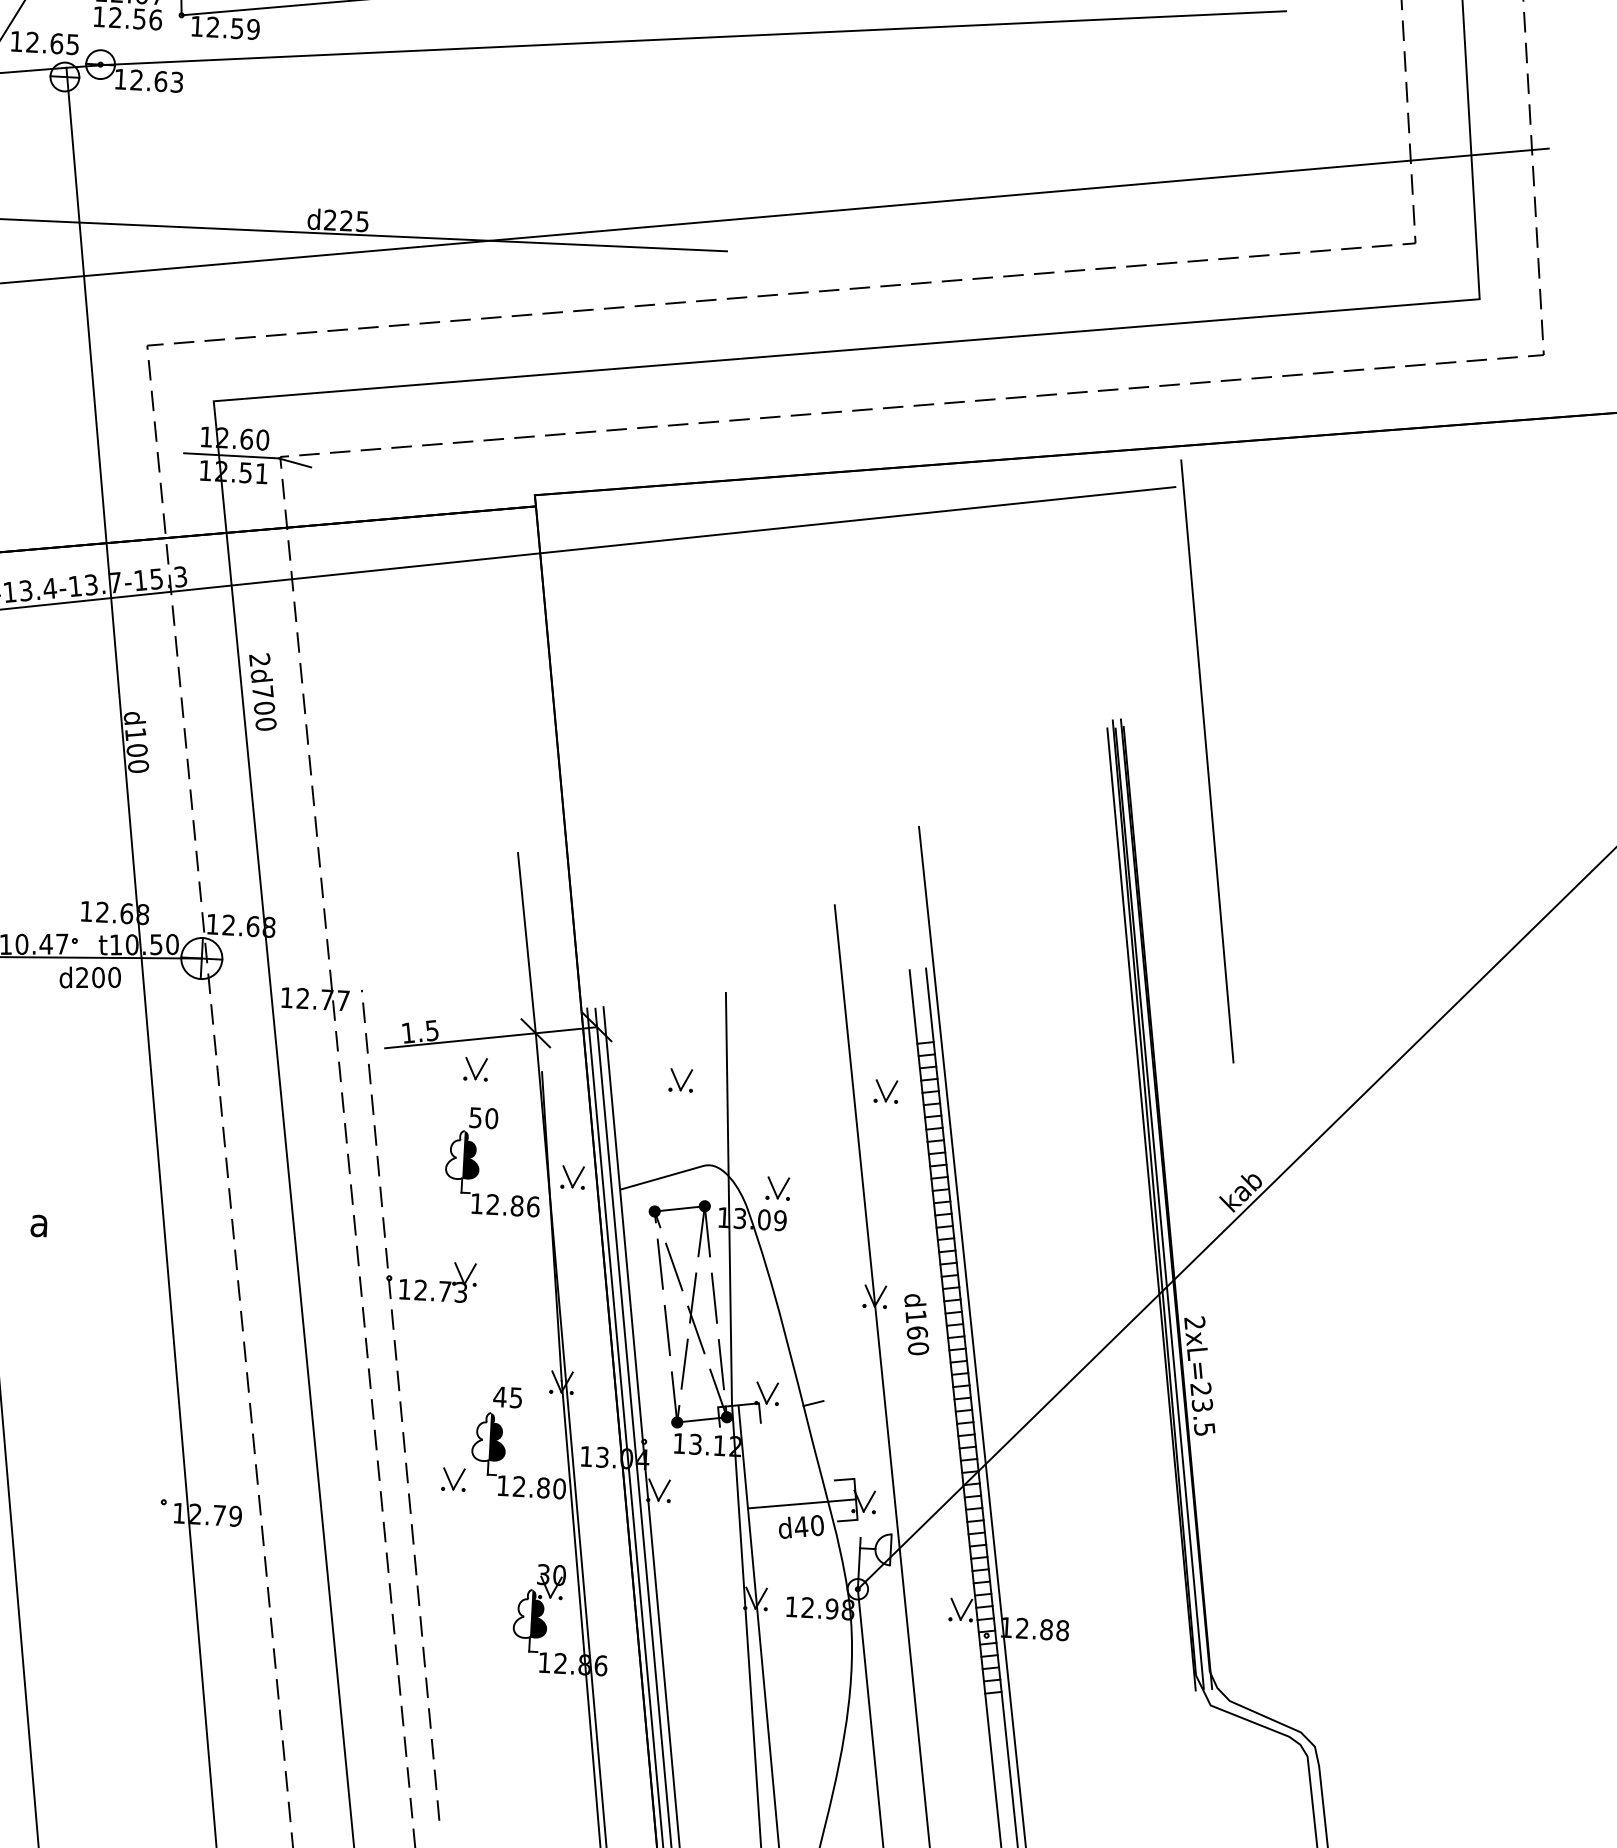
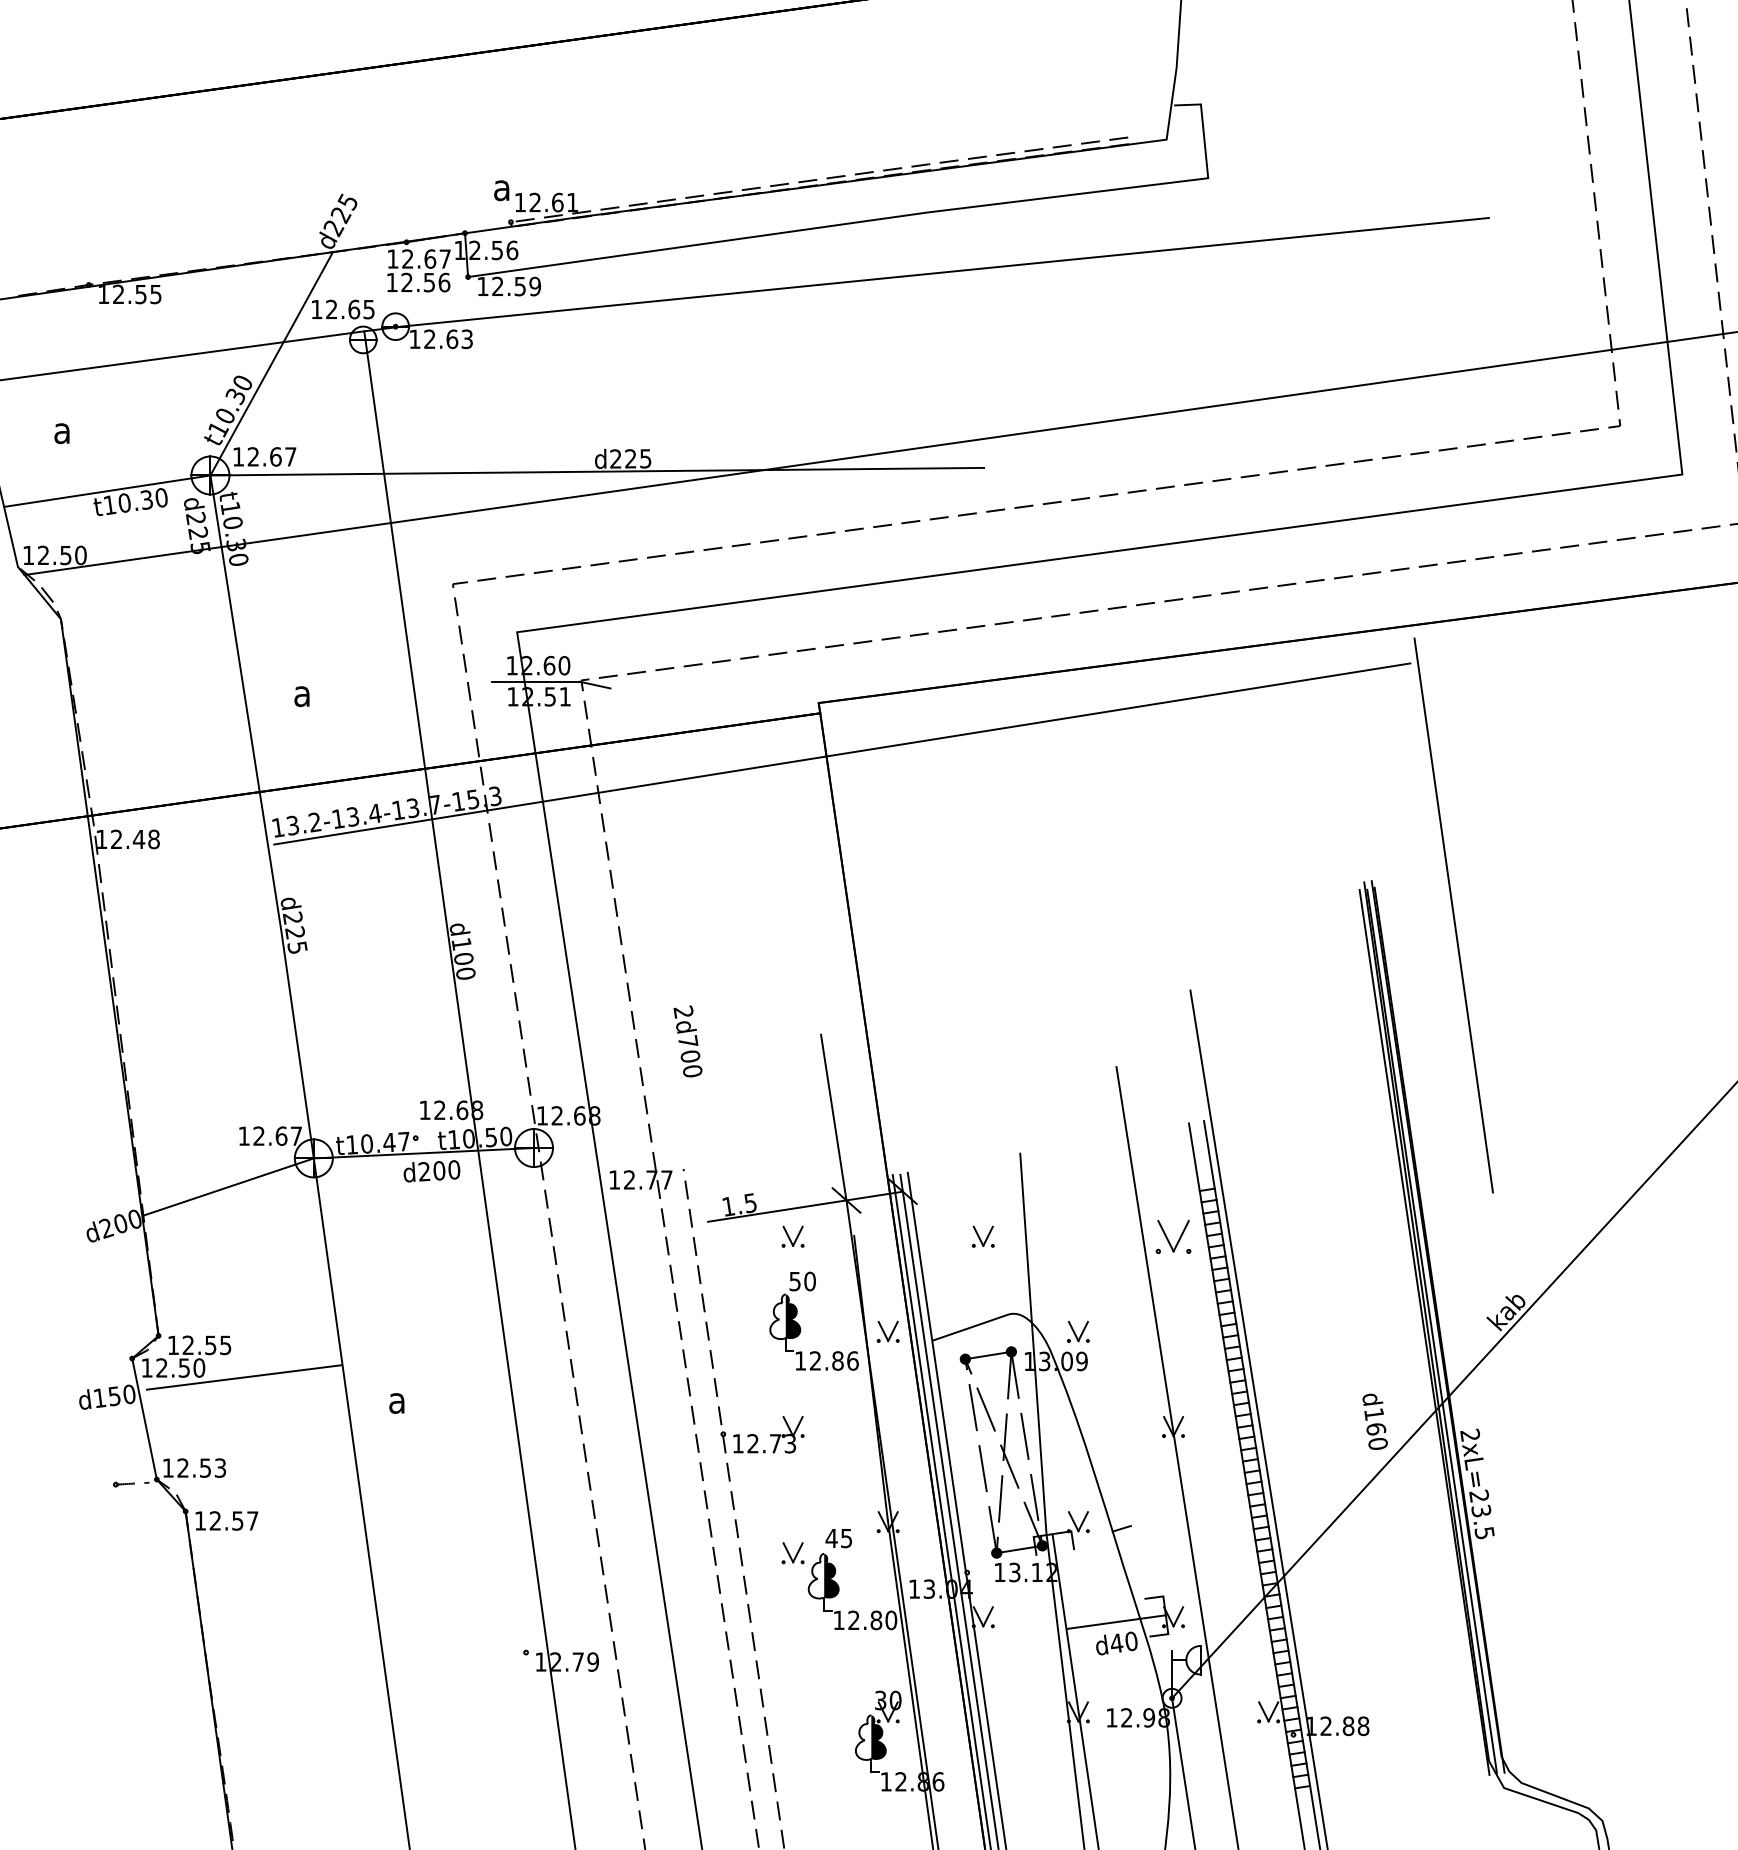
text: (262, 691) -> (687, 1041), moved
part: (886, 1091) -> (1173, 1236), size x1.6
text: (915, 1324) -> (1374, 1421), moved
part: (453, 1479) -> (792, 1553), moved

